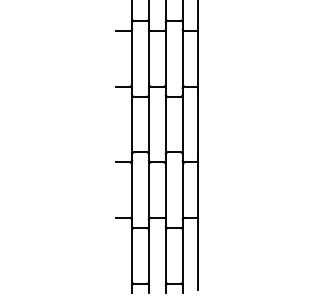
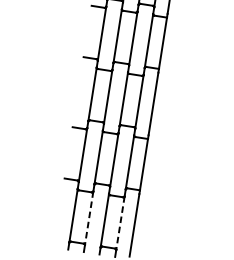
line: (148, 256) -> (88, 218), solid -> dashed
line: (182, 256) -> (120, 223), solid -> dashed

